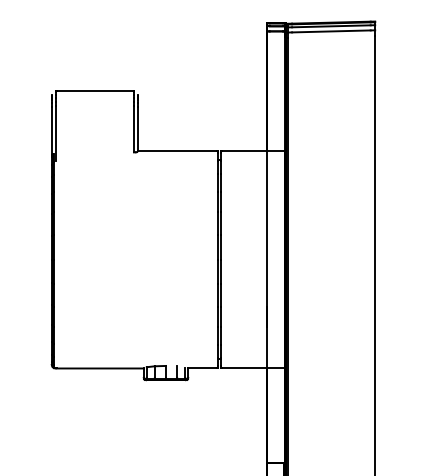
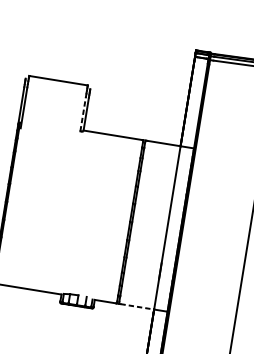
line: (133, 129) -> (82, 114), solid -> dashed
line: (245, 368) -> (137, 306), solid -> dashed

